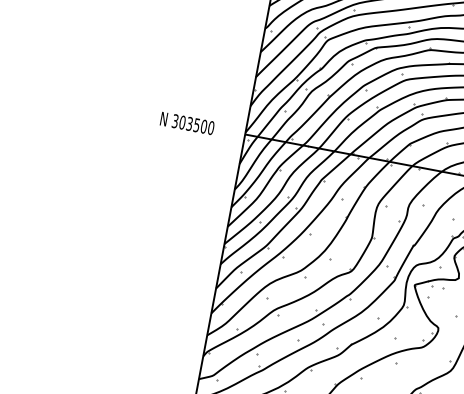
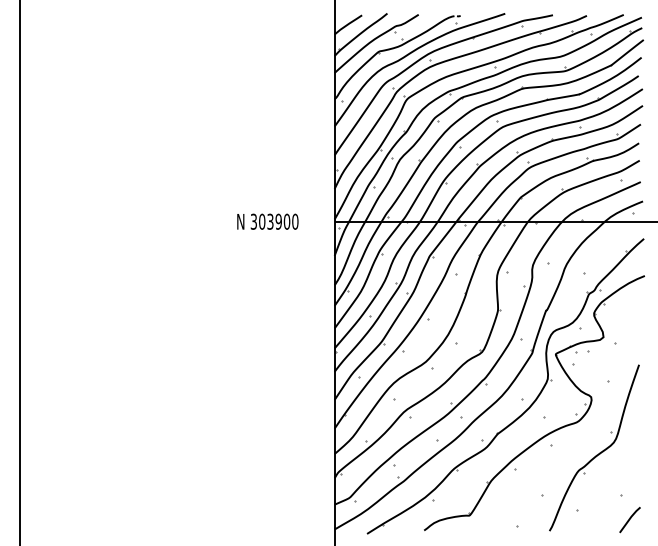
text: (196, 125) -> (278, 221), 303500 -> 303900

